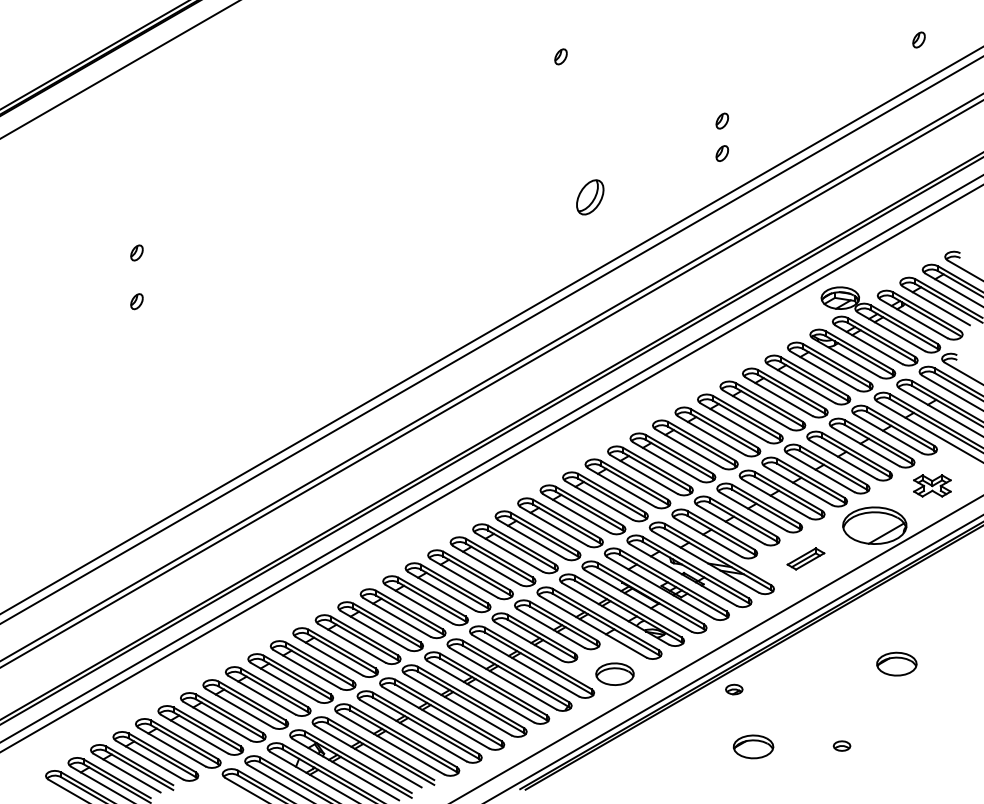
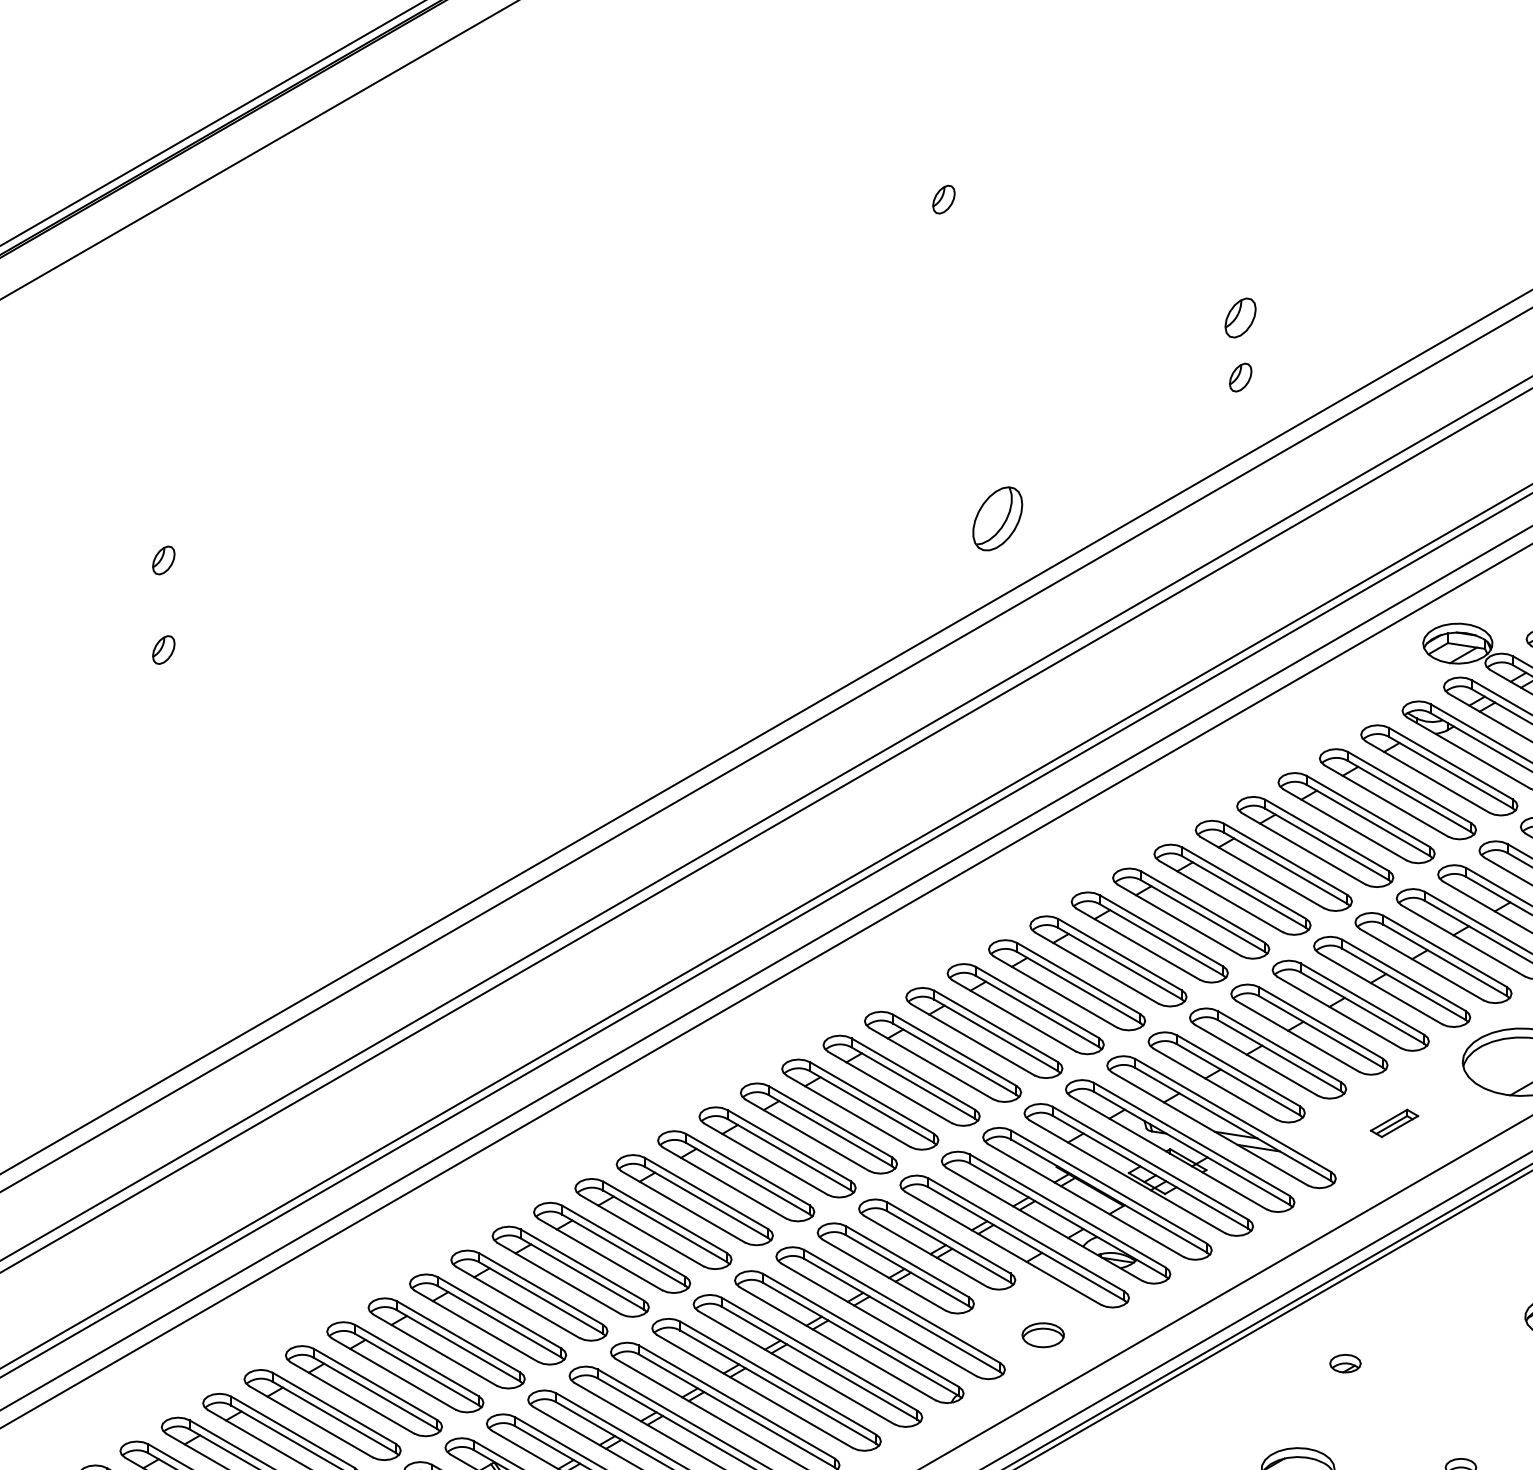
part: (722, 120) -> (1240, 316), size x1.4
part: (590, 197) -> (998, 519), moved
part: (805, 558) -> (1393, 1122), size x0.7
part: (614, 673) -> (1042, 1334), size x0.6
part: (734, 689) -> (1345, 1363), moved

